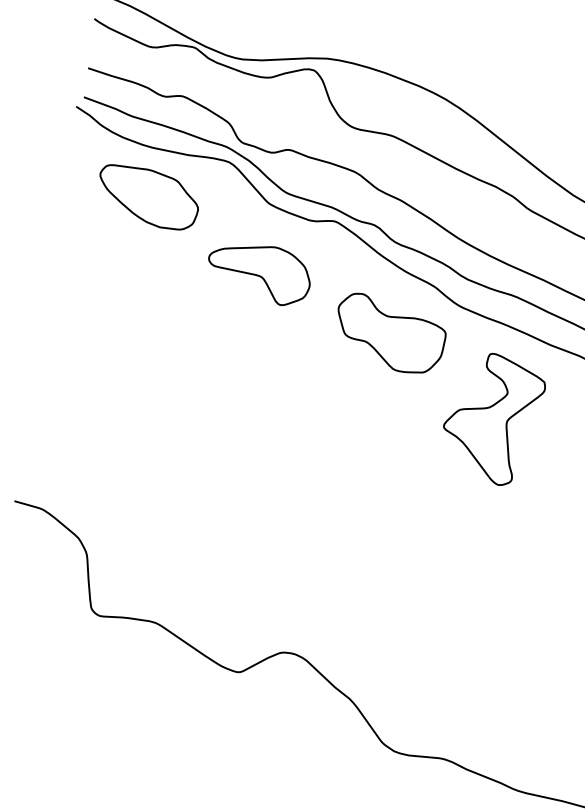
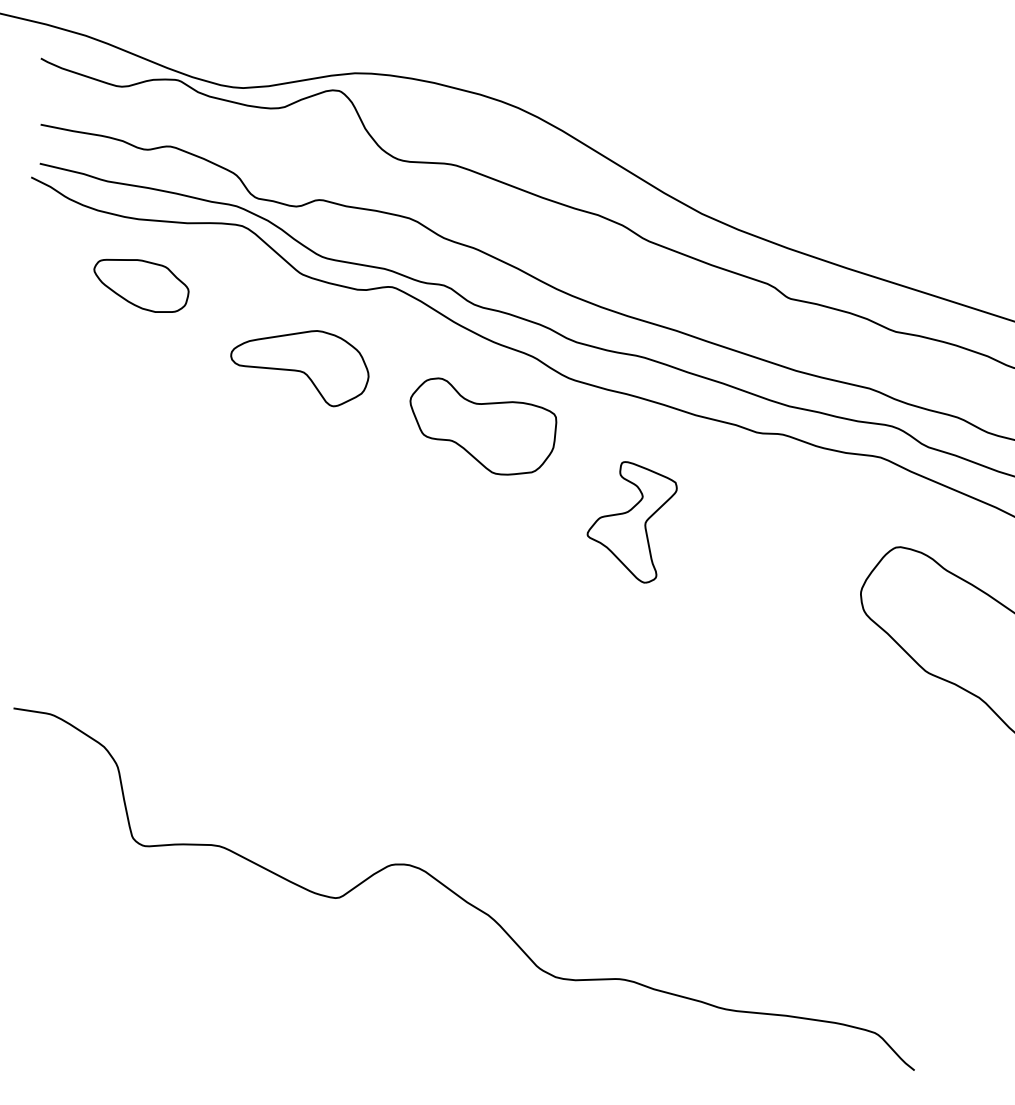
part: (148, 197) -> (141, 285), size x0.7
part: (492, 419) -> (631, 522), size x0.7

